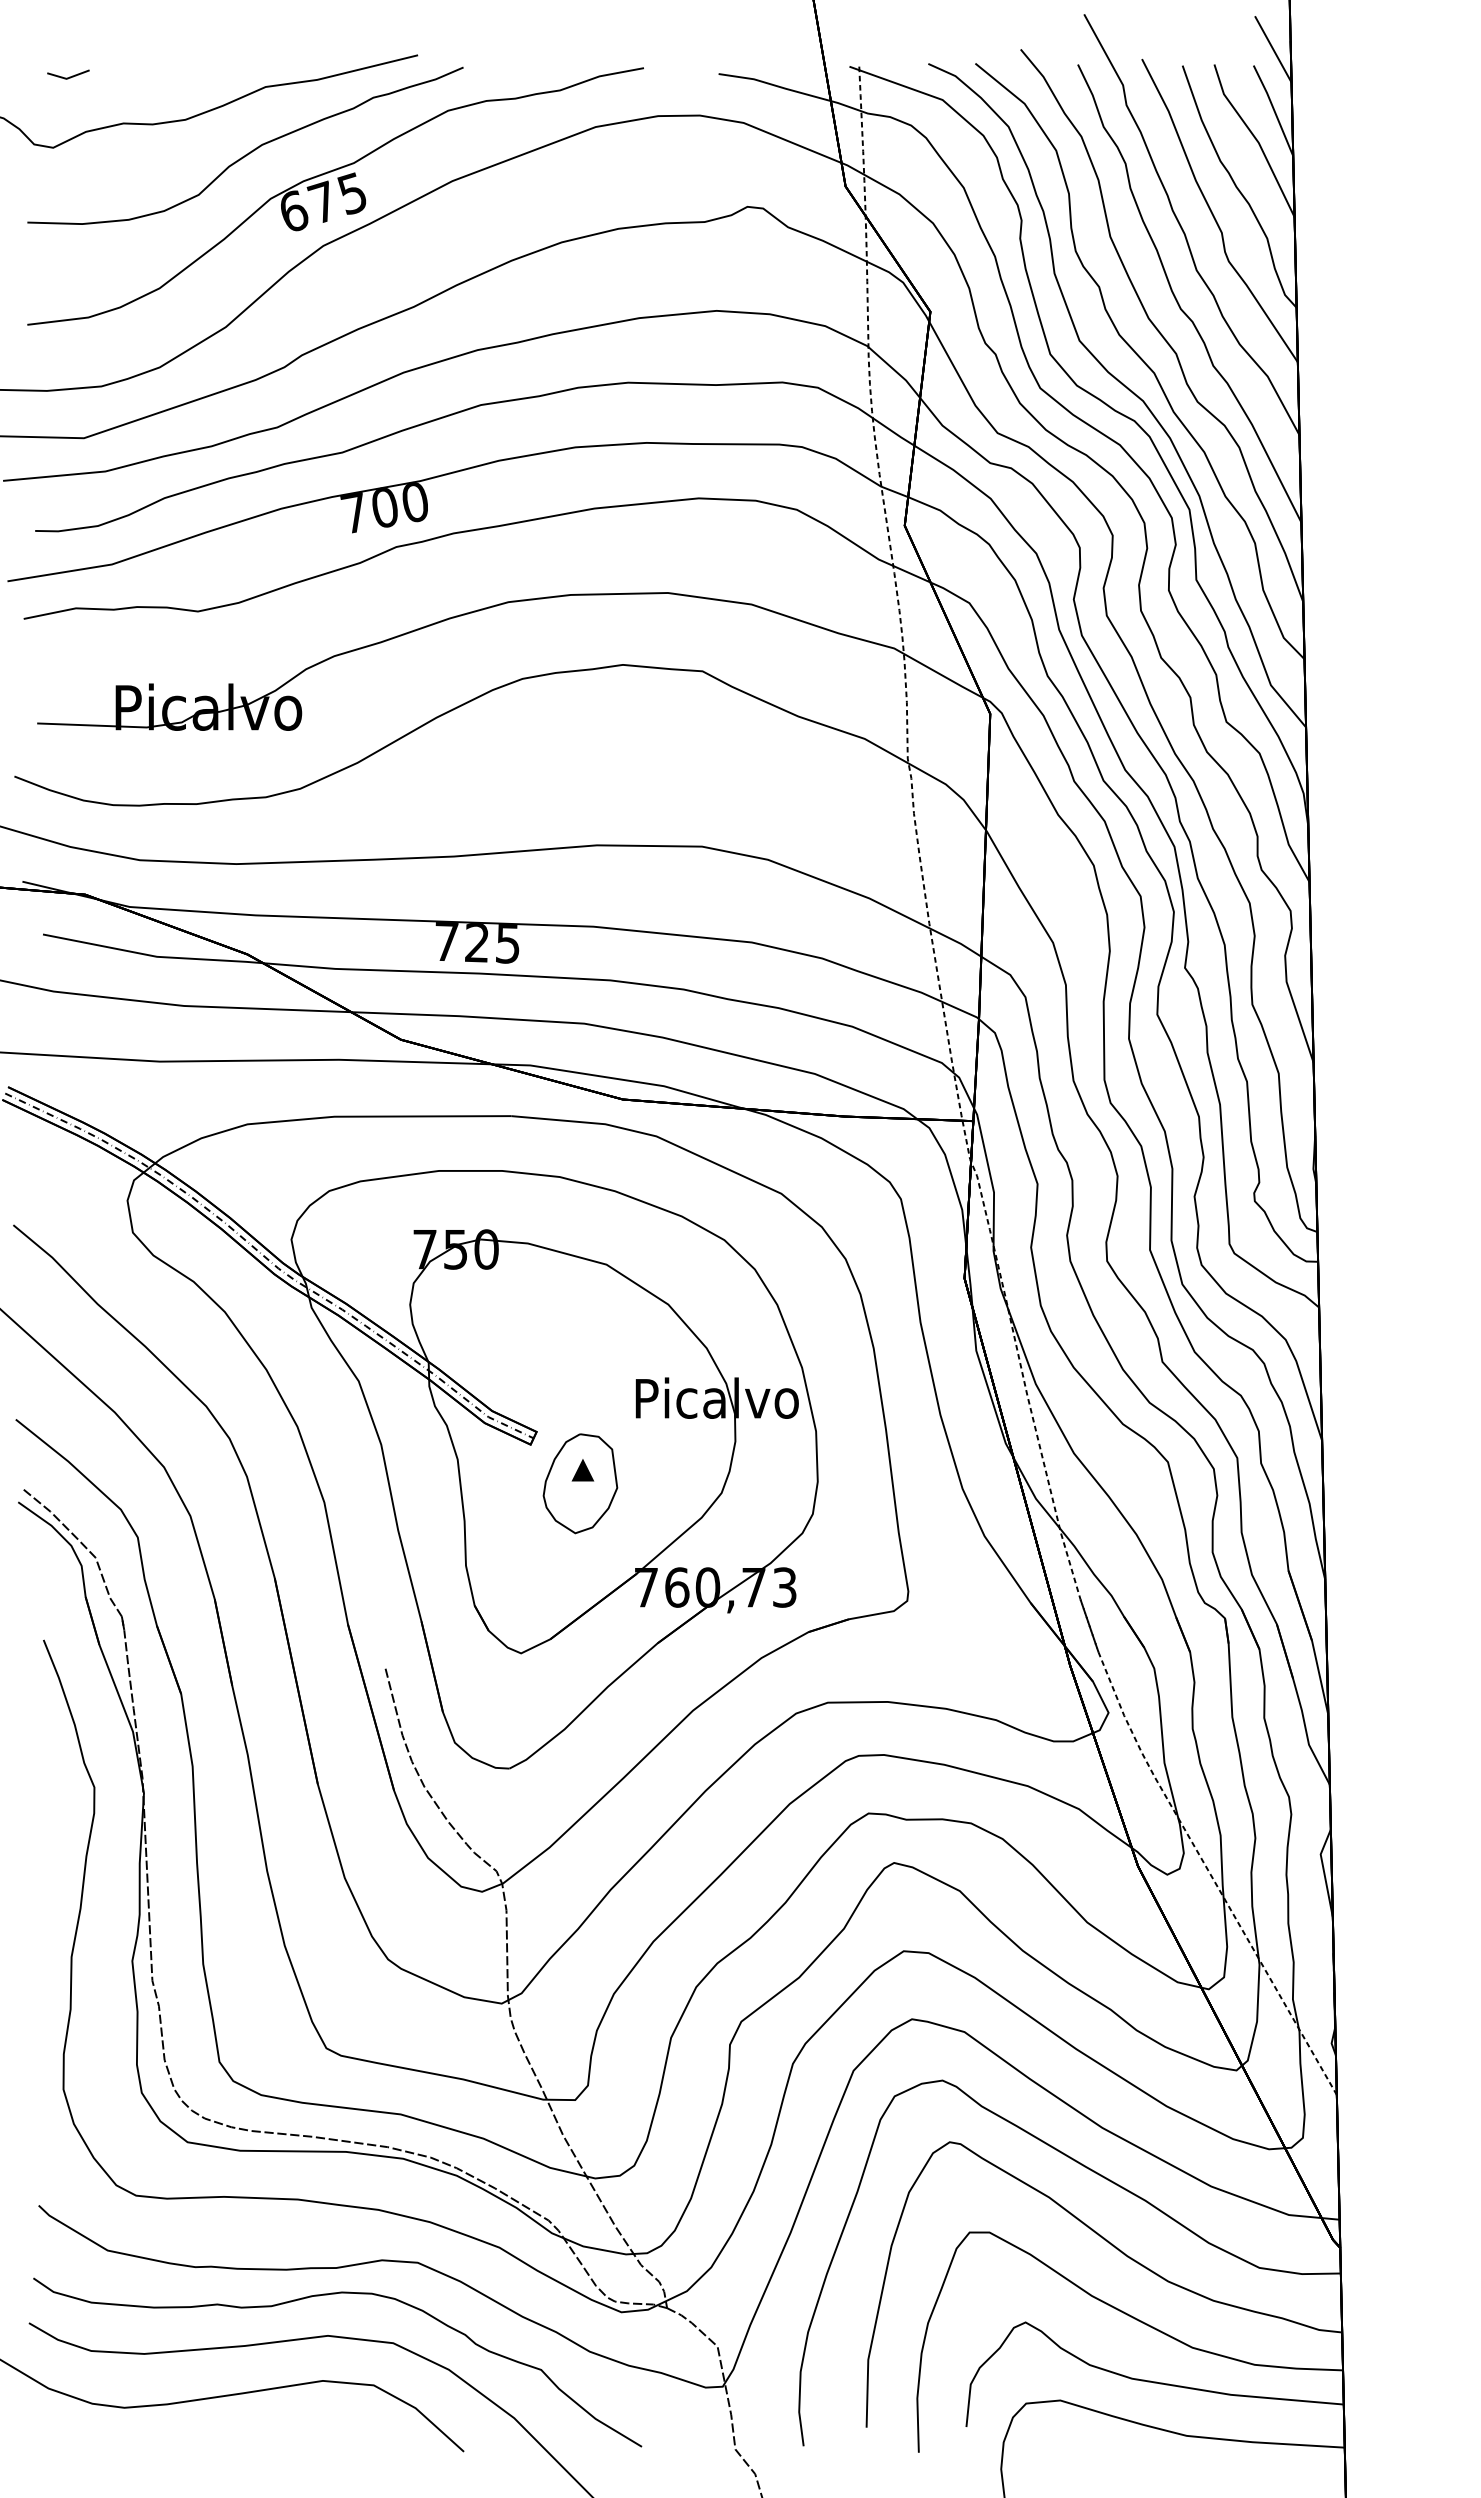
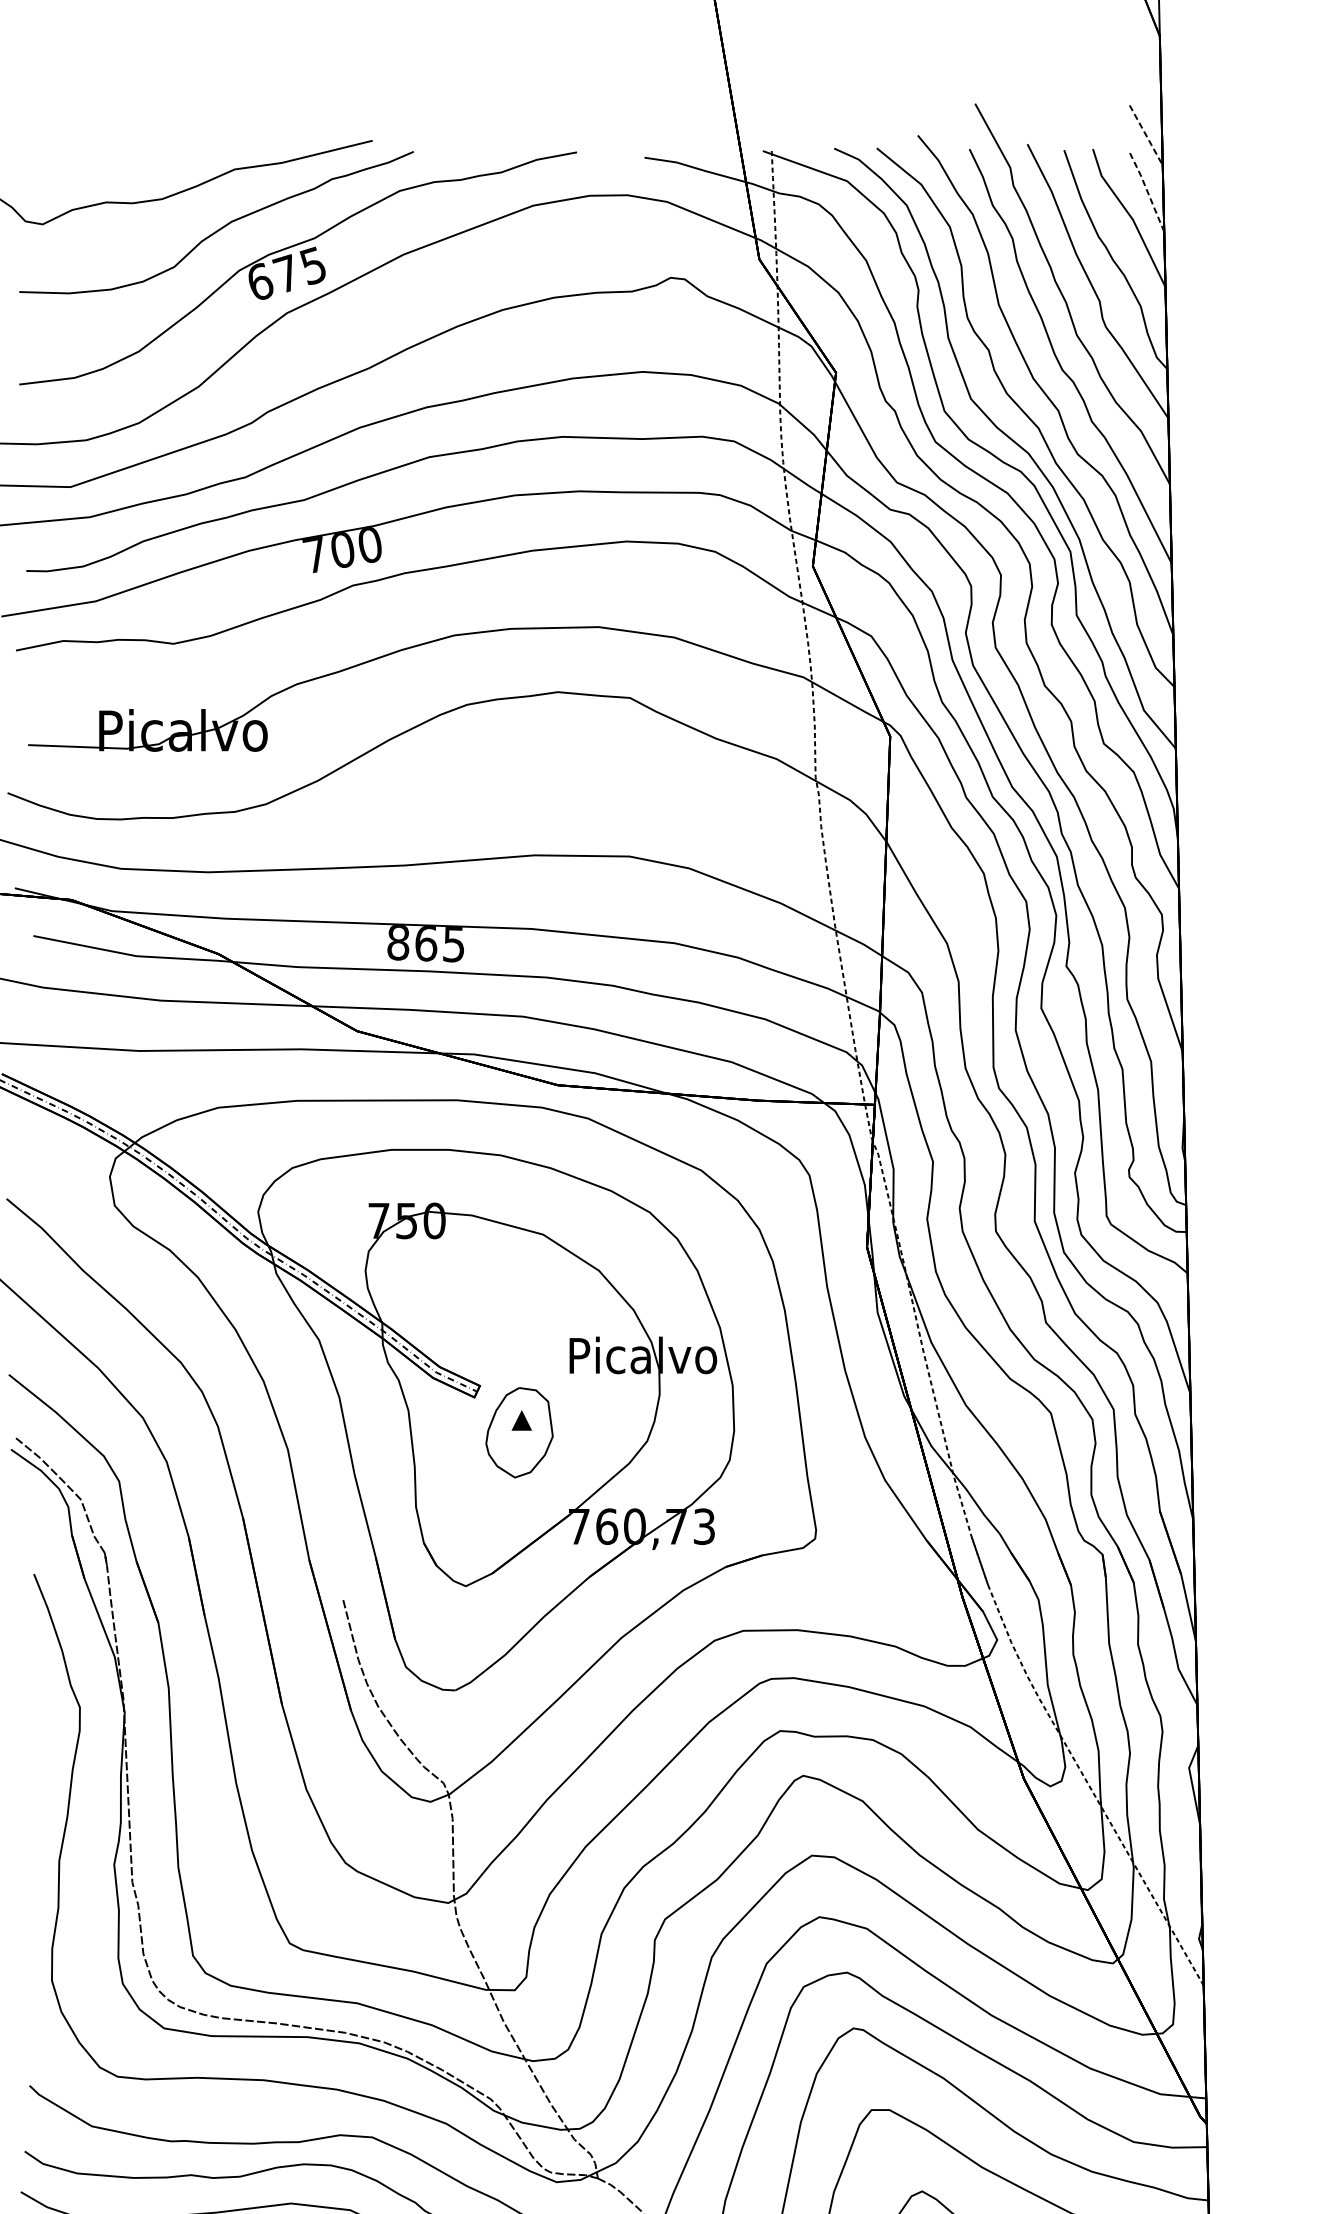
line: (1273, 50) -> (1146, 136), solid -> dashed
line: (69, 76) -> (57, 159), removed
line: (1274, 110) -> (1147, 190), solid -> dashed
text: (461, 942) -> (411, 943), 725 -> 865

